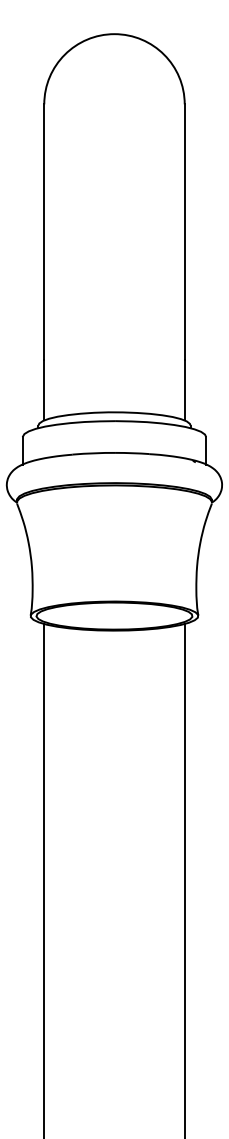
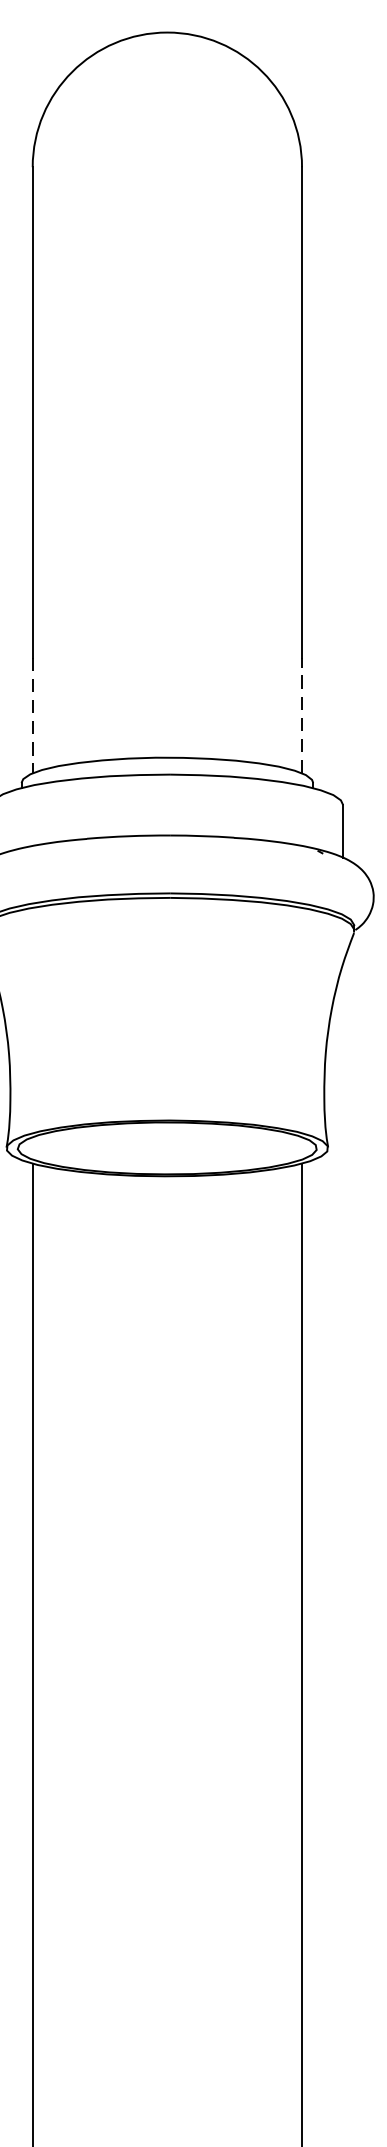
line: (184, 389) -> (301, 713), solid -> dashed
line: (44, 390) -> (33, 715), solid -> dashed

